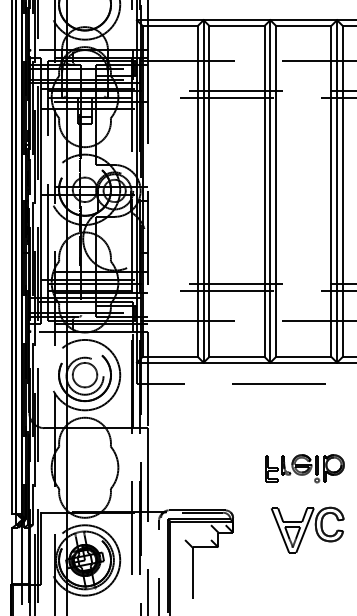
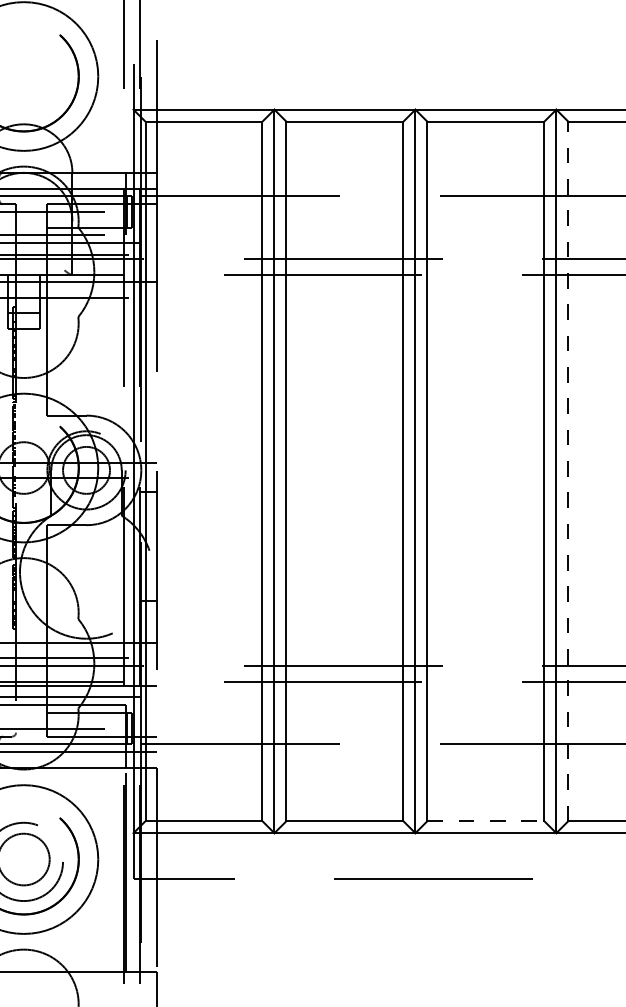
line: (342, 191) -> (567, 471), solid -> dashed
line: (303, 356) -> (485, 820), solid -> dashed

